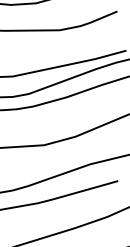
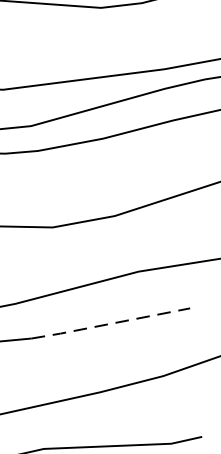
line: (77, 192) -> (109, 324), solid -> dashed

